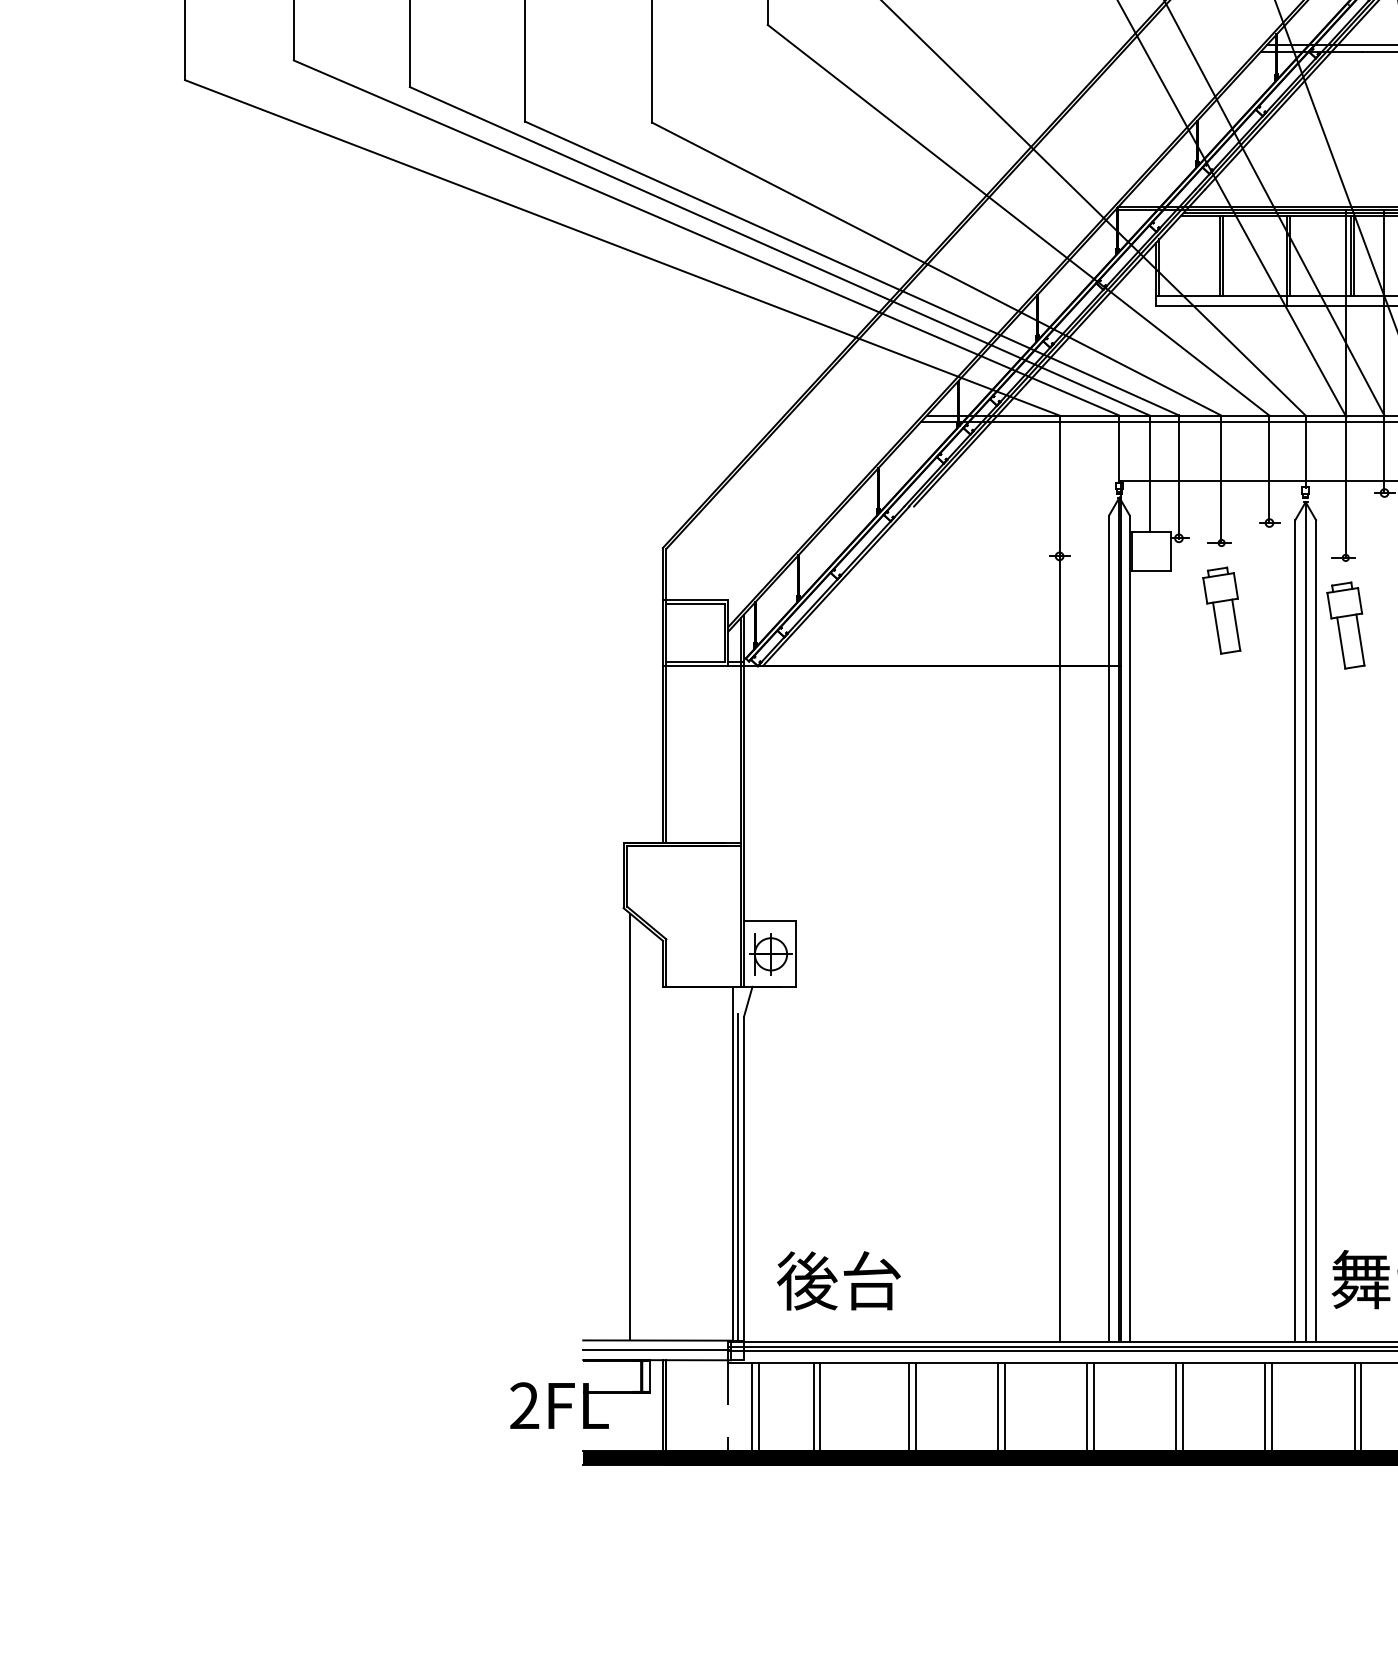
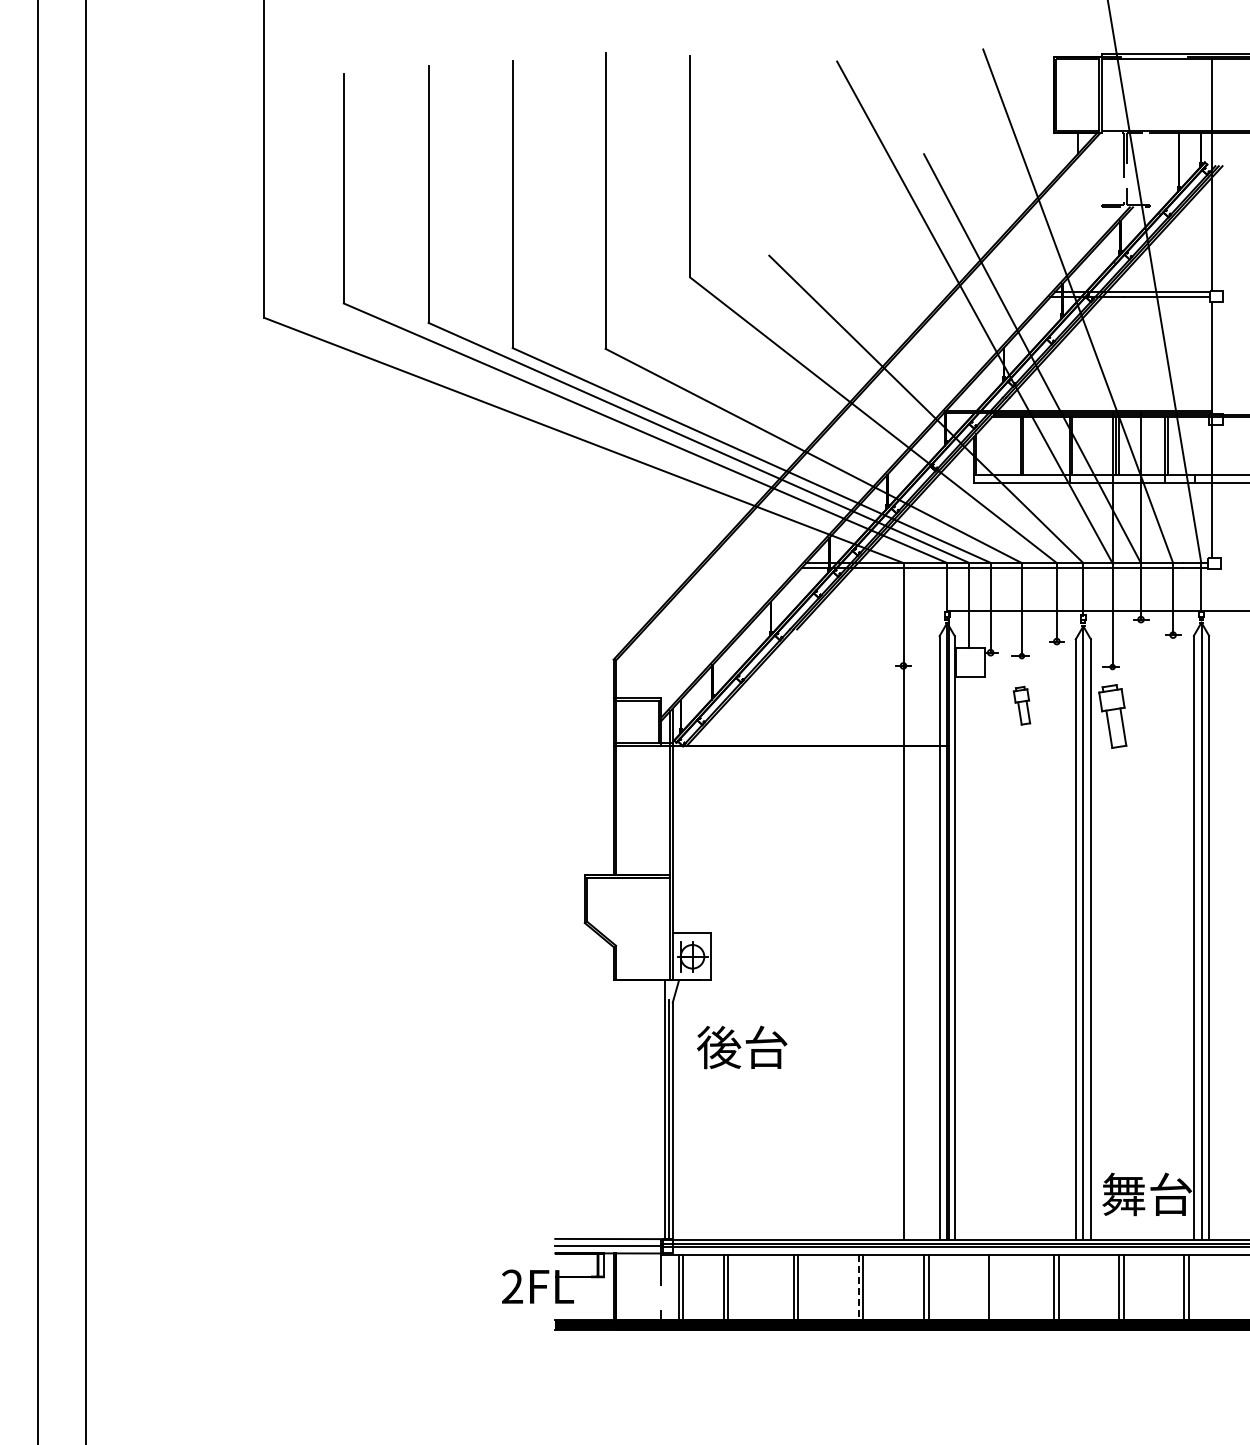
part: (1221, 610) -> (1021, 705), size x0.6
line: (630, 1126) -> (589, 1082), removed
text: (839, 1280) -> (742, 1047), moved
line: (1182, 1406) -> (993, 1287), removed
line: (998, 1408) -> (858, 1288), solid -> dashed

